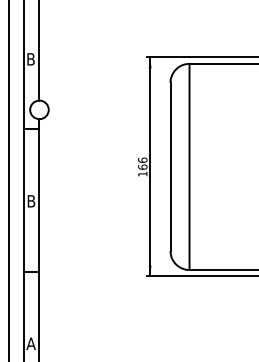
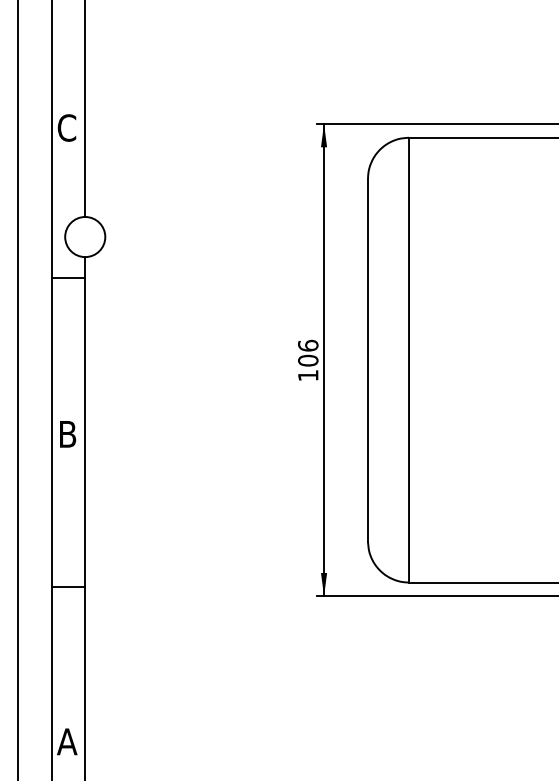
text: (30, 59) -> (65, 128), B -> C
text: (142, 166) -> (307, 359), 166 -> 106

